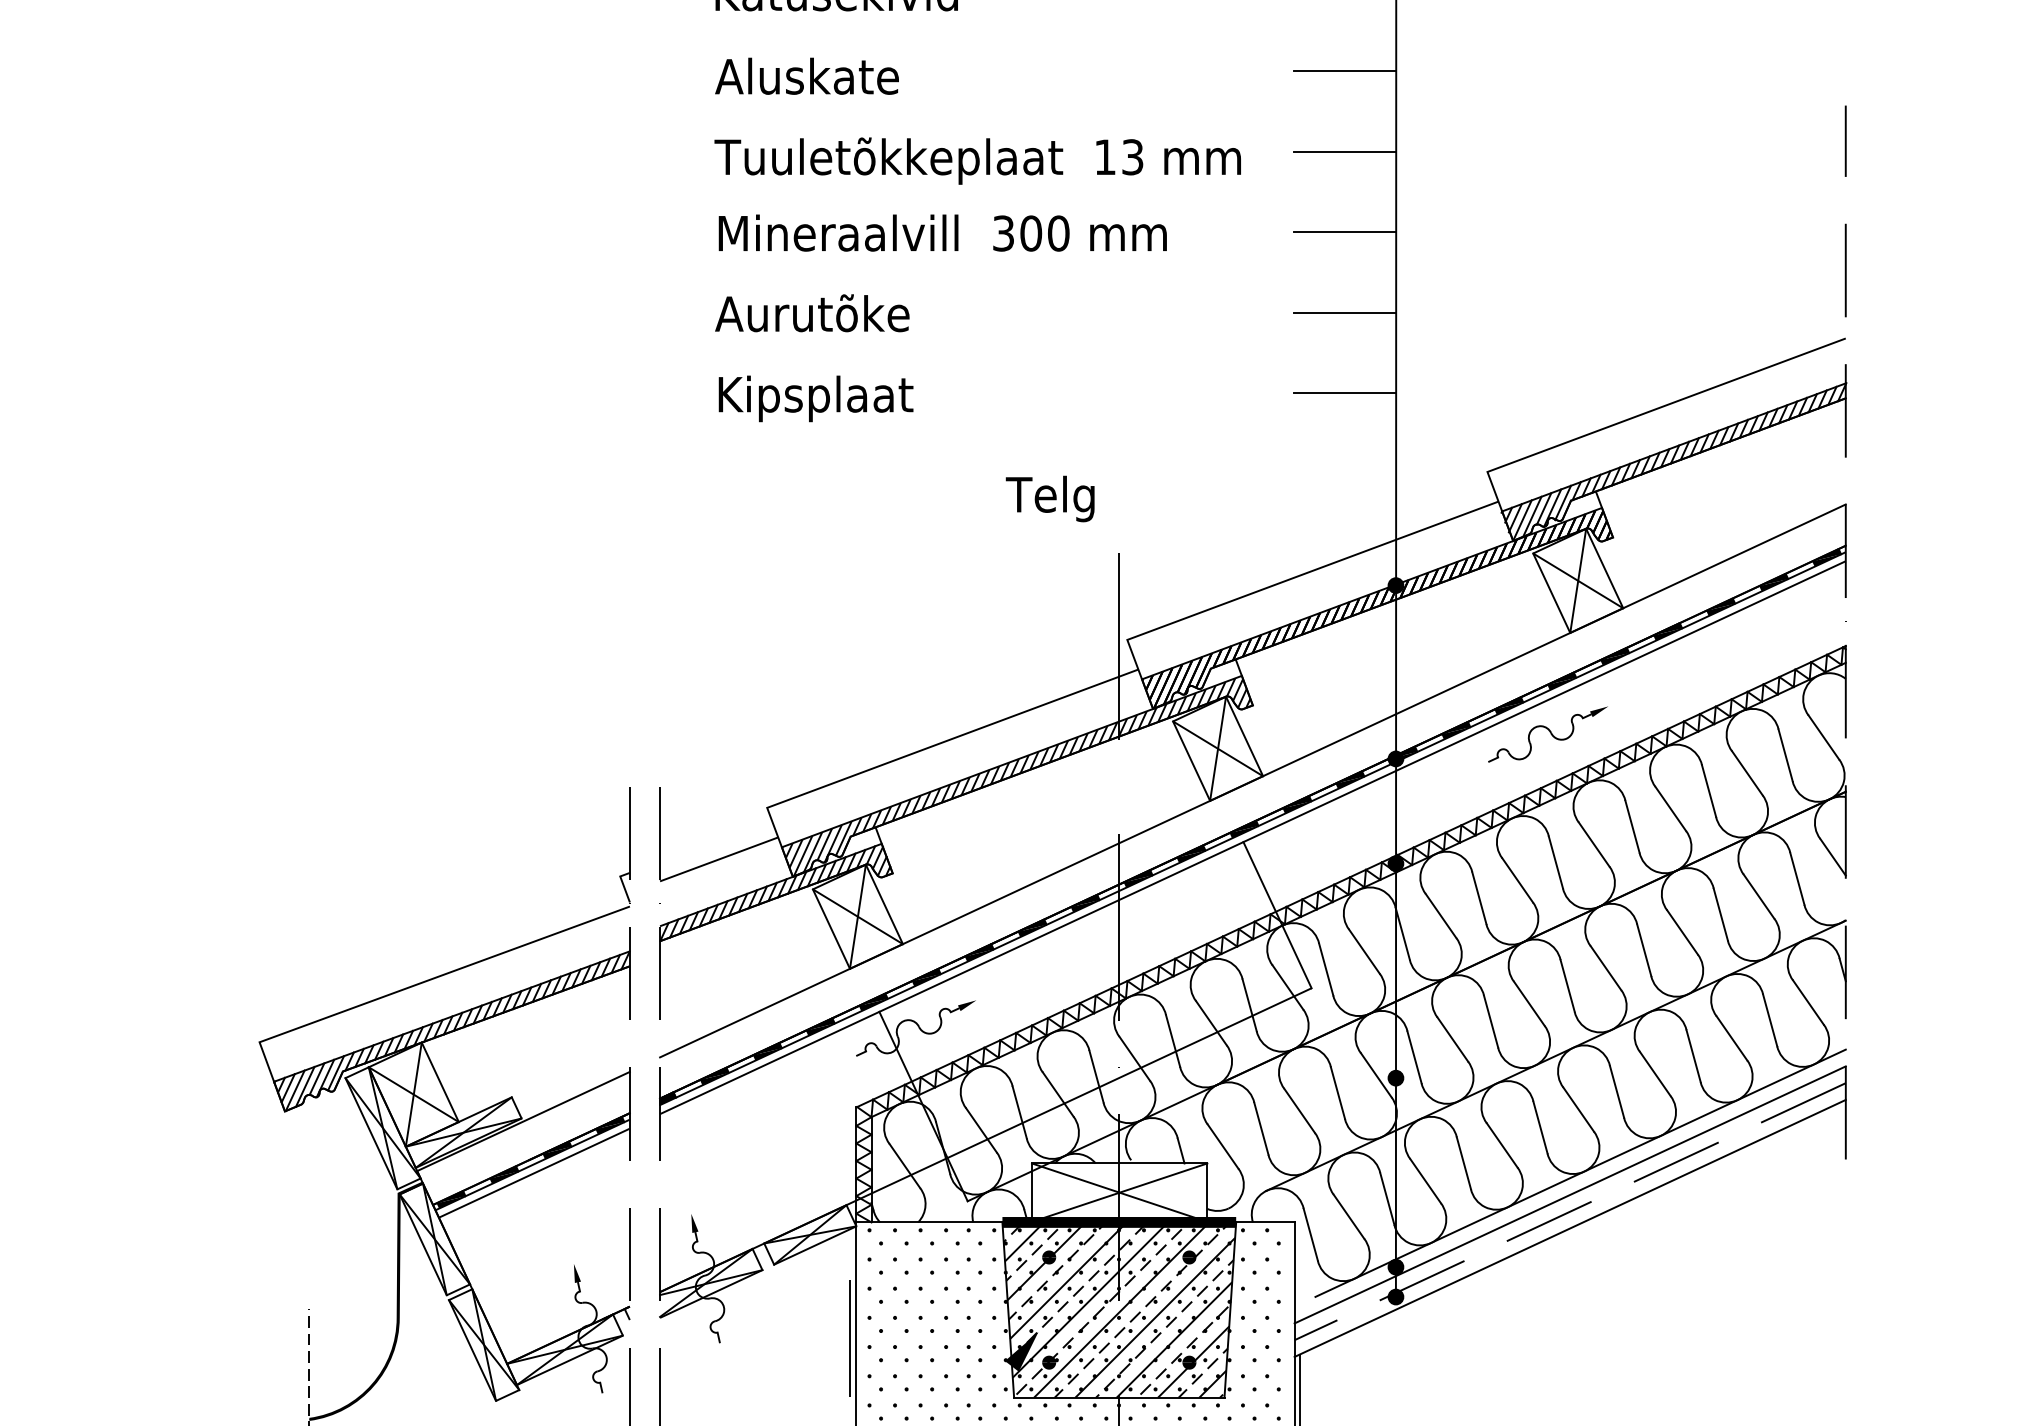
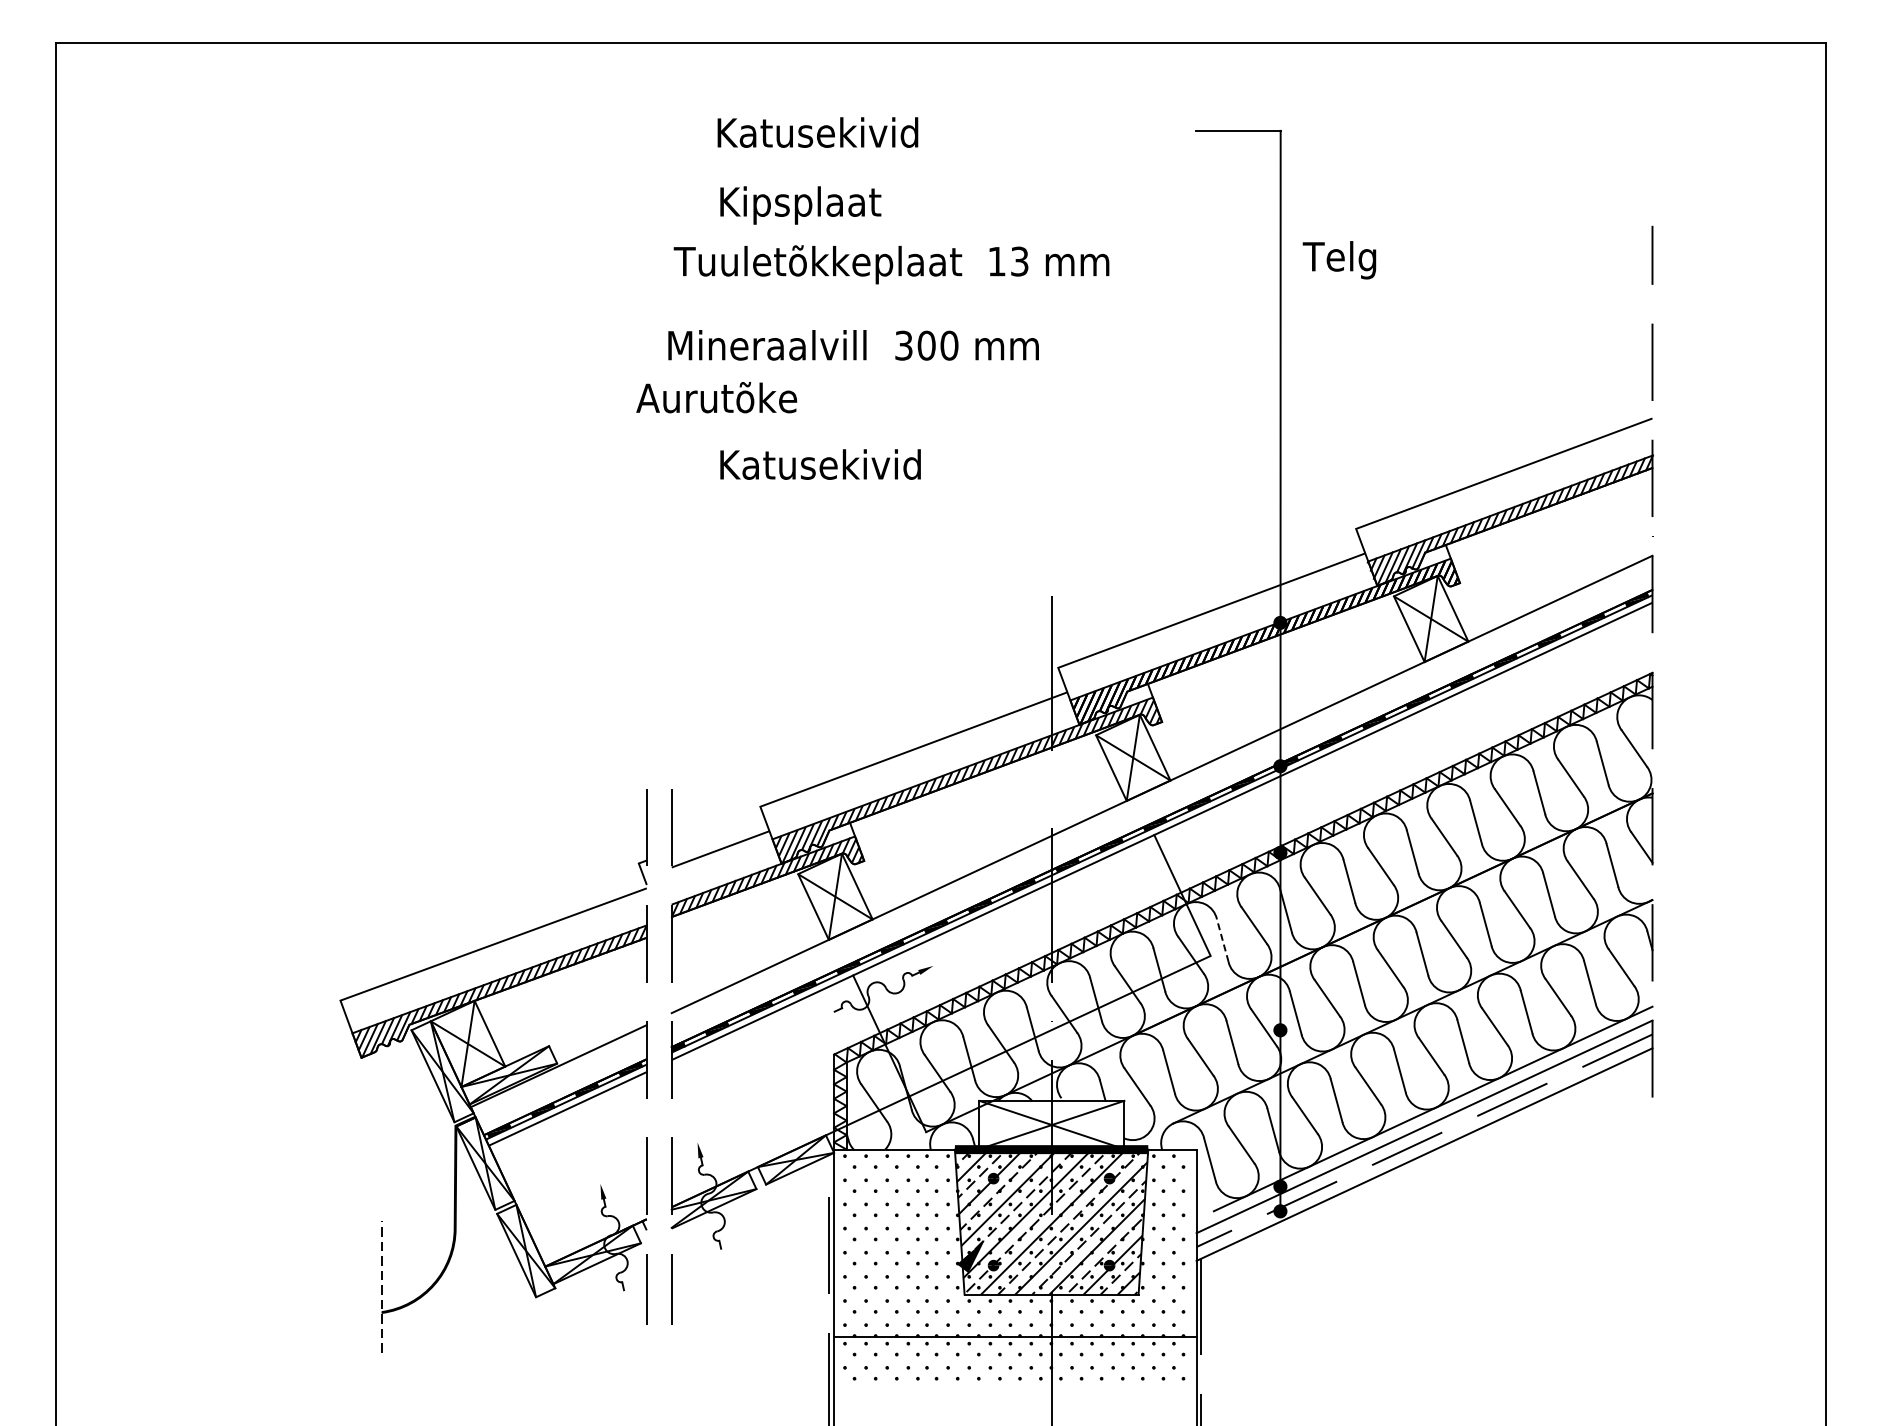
line: (1344, 71) -> (1237, 197), removed
text: (814, 80) -> (799, 205), Aluskate -> Kipsplaat
line: (1344, 152) -> (1237, 264), removed
text: (977, 160) -> (891, 264), moved
line: (1344, 232) -> (1237, 330), removed
text: (942, 233) -> (853, 345), moved
text: (812, 313) -> (716, 397), moved
line: (1344, 313) -> (1237, 397), removed
line: (1344, 392) -> (1237, 463), removed
text: (853, 398) -> (831, 468), Kipsplaat -> Katusekivid
text: (1050, 499) -> (1339, 260), moved
part: (1547, 735) -> (1405, 746), removed
line: (1325, 969) -> (1222, 940), solid -> dashed

